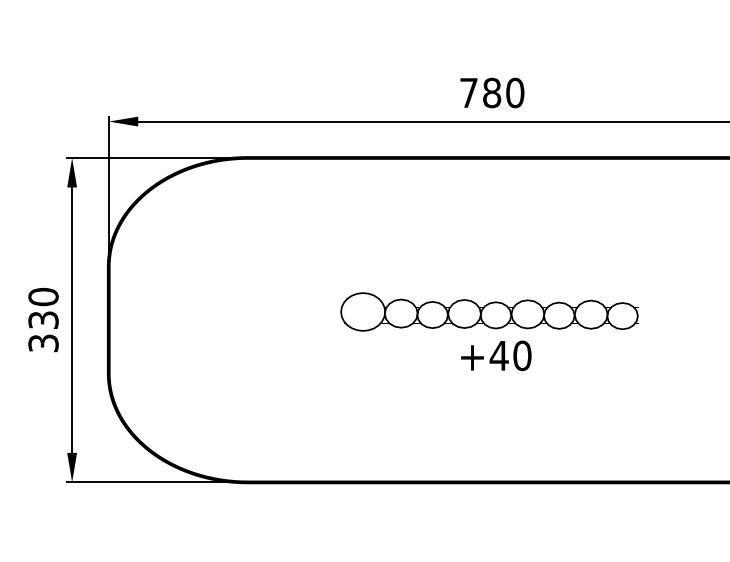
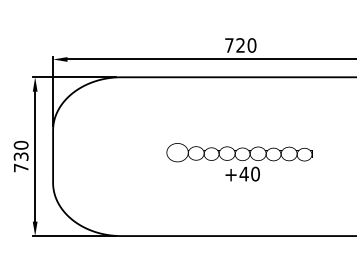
text: (491, 93) -> (240, 45), 780 -> 720
text: (42, 342) -> (20, 167), 330 -> 730

